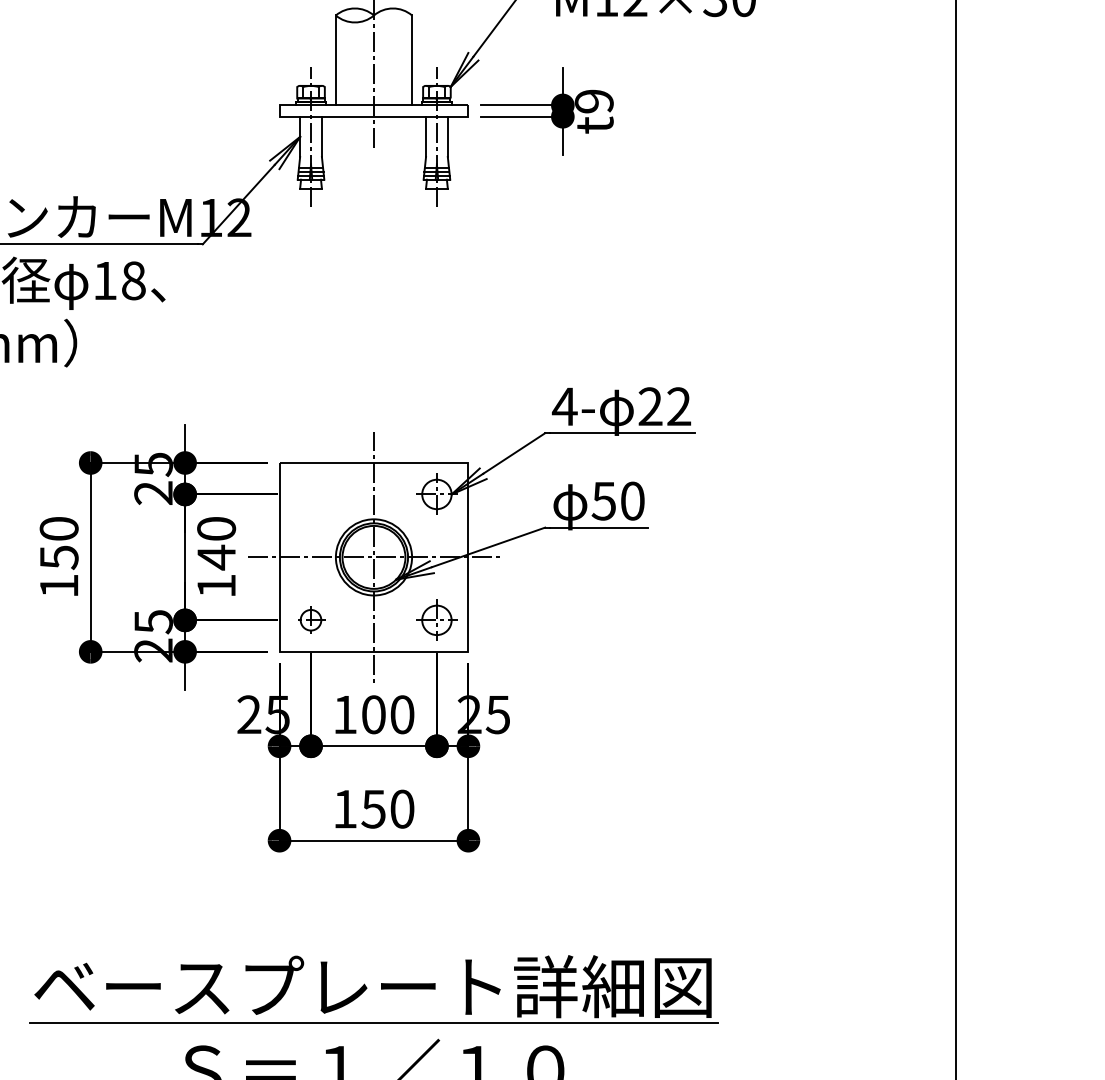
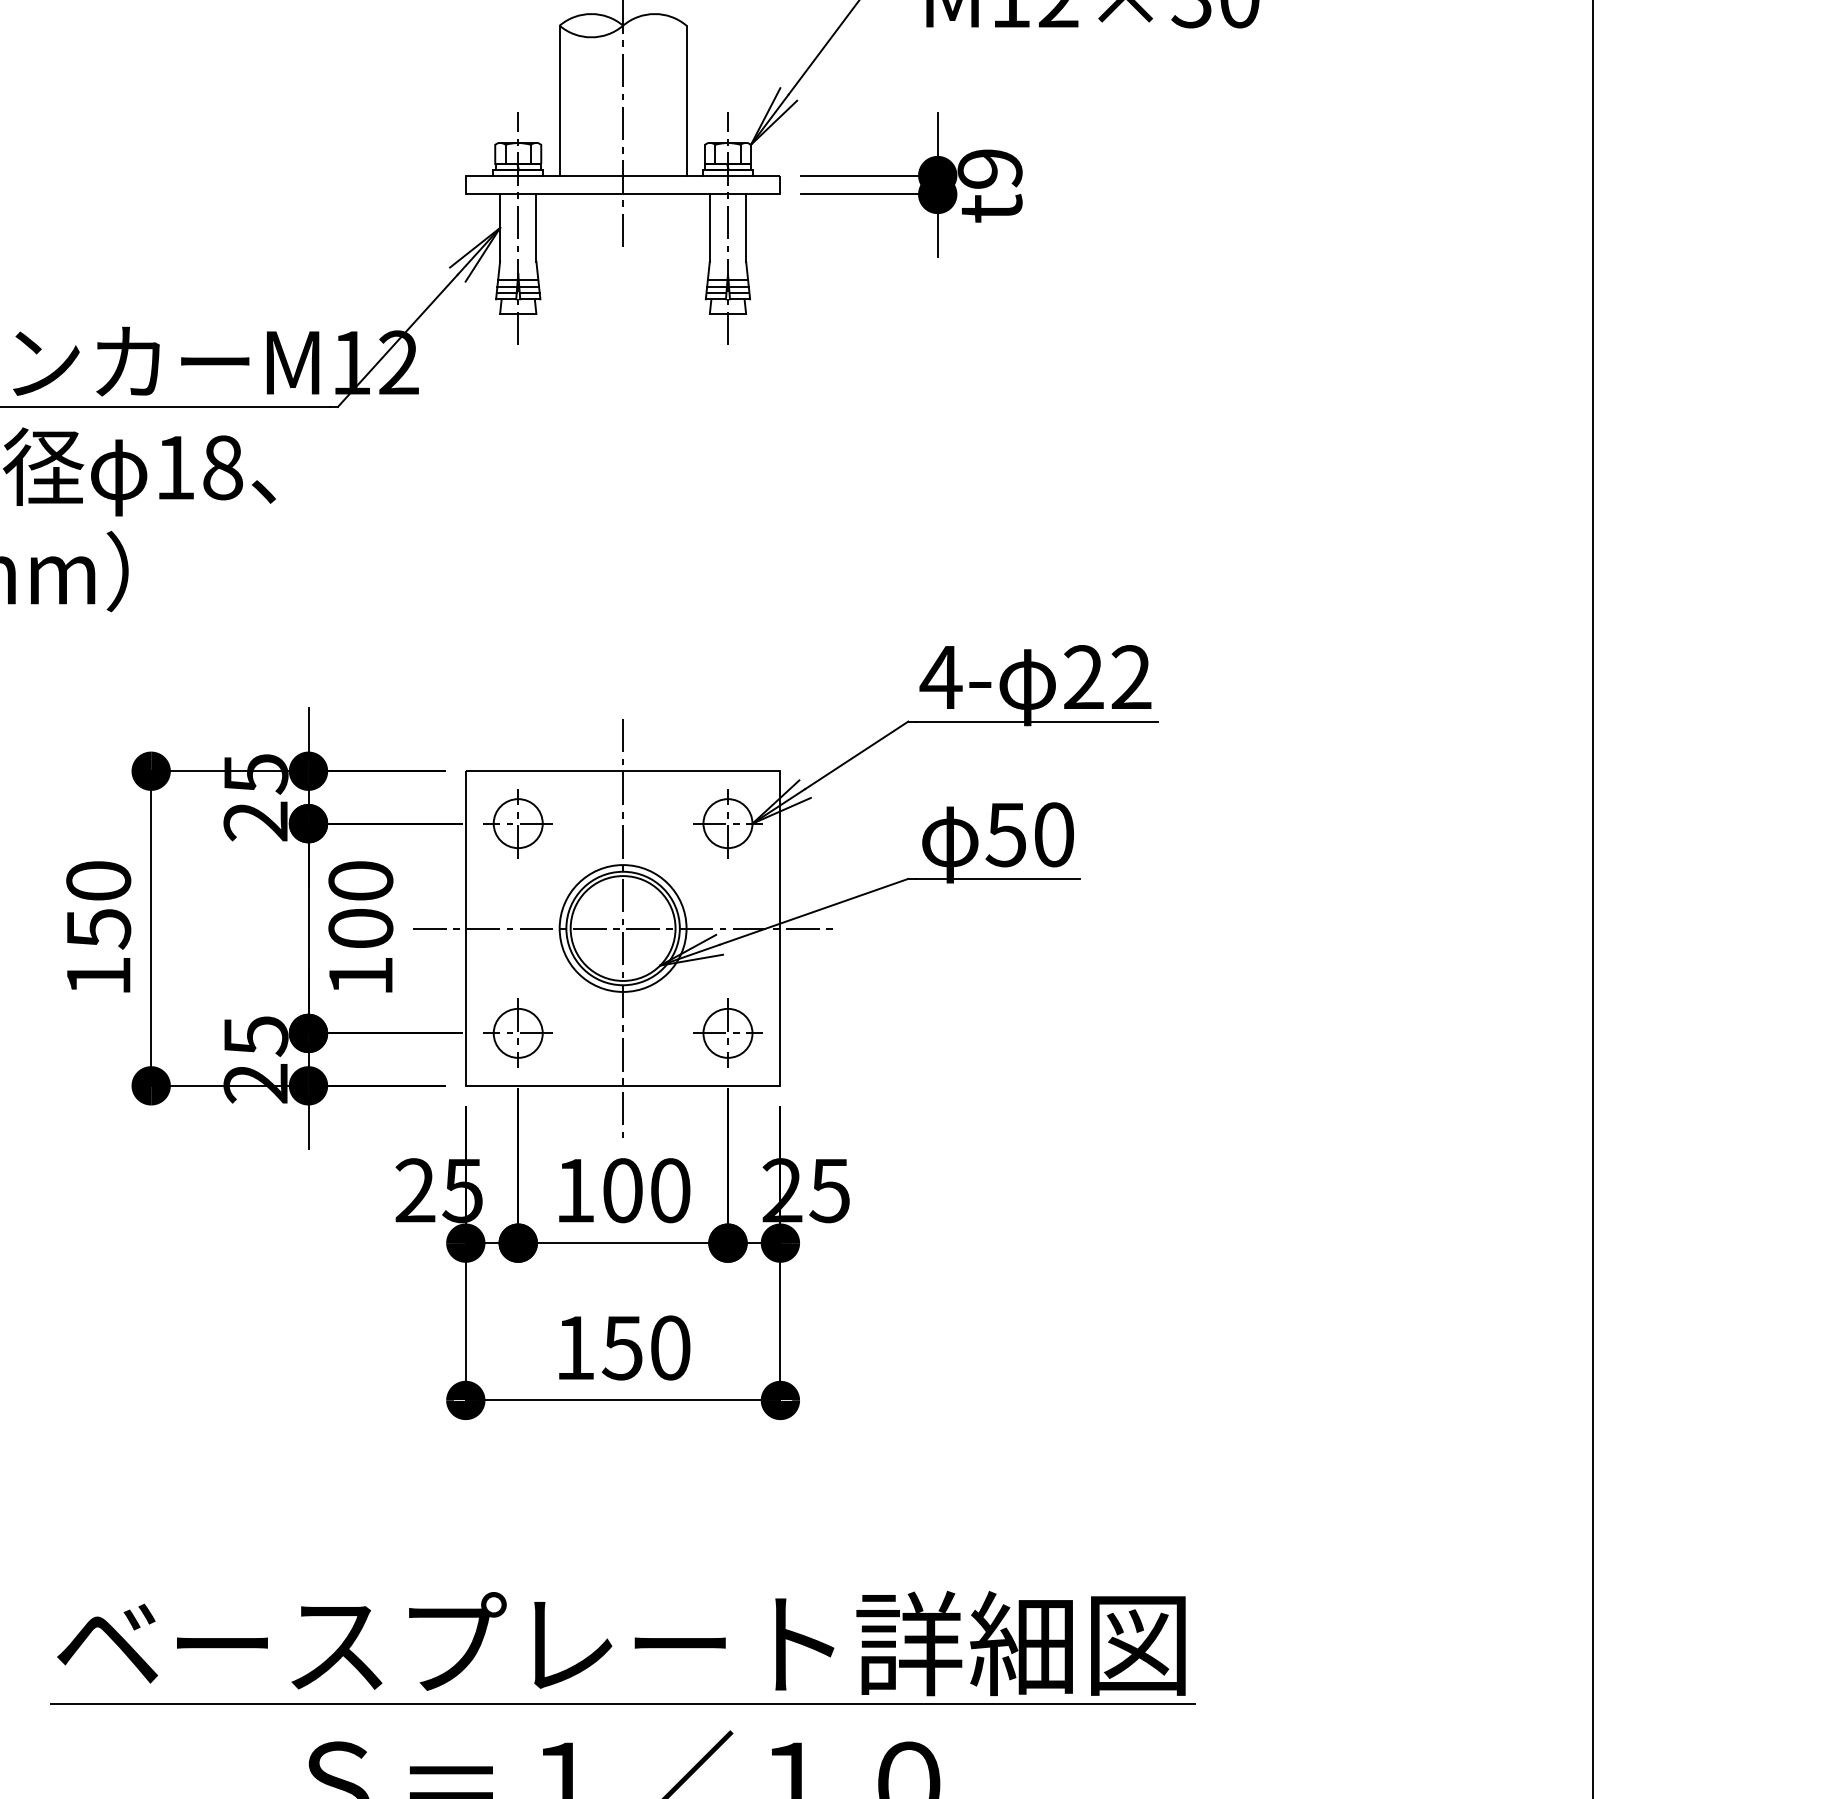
part: (310, 493) -> (517, 822), added
text: (216, 557) -> (360, 928), 140 -> 100
part: (310, 619) -> (517, 1031), size x1.43

